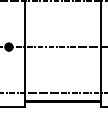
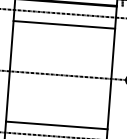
line: (63, 9) -> (64, 24), added
line: (63, 84) -> (57, 125), added

